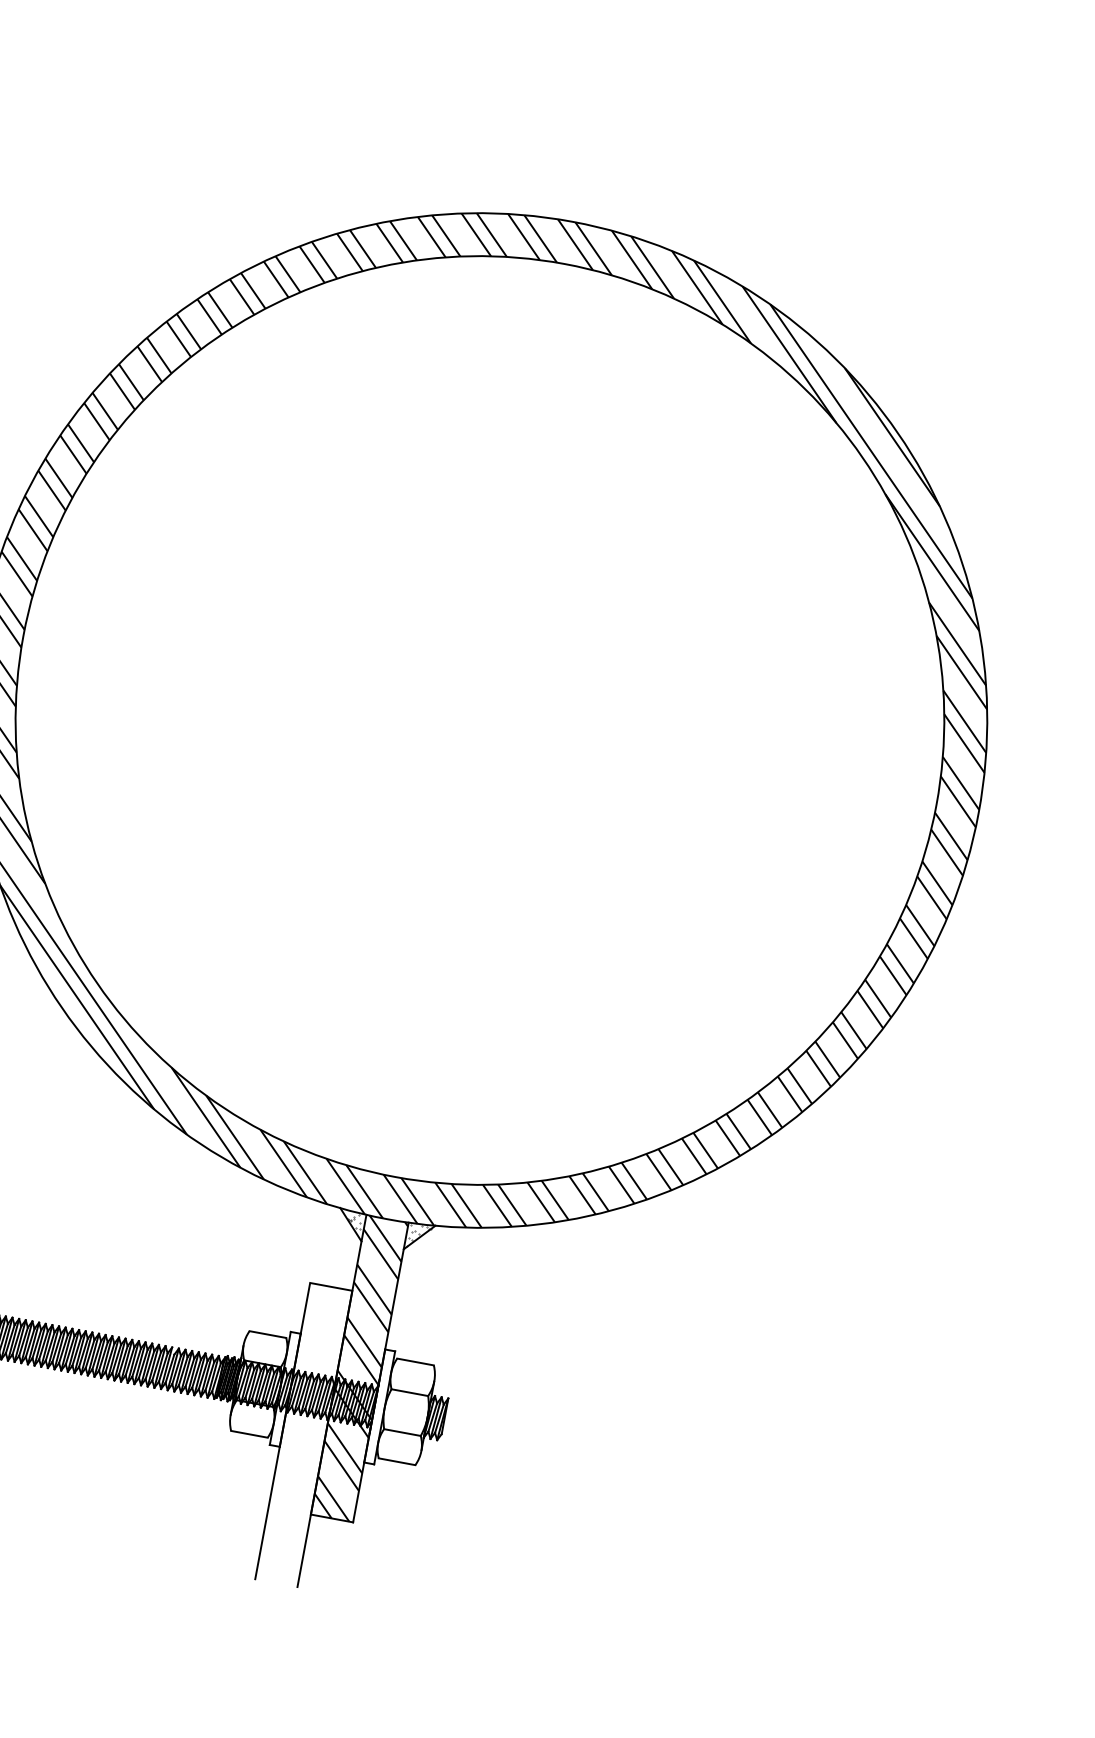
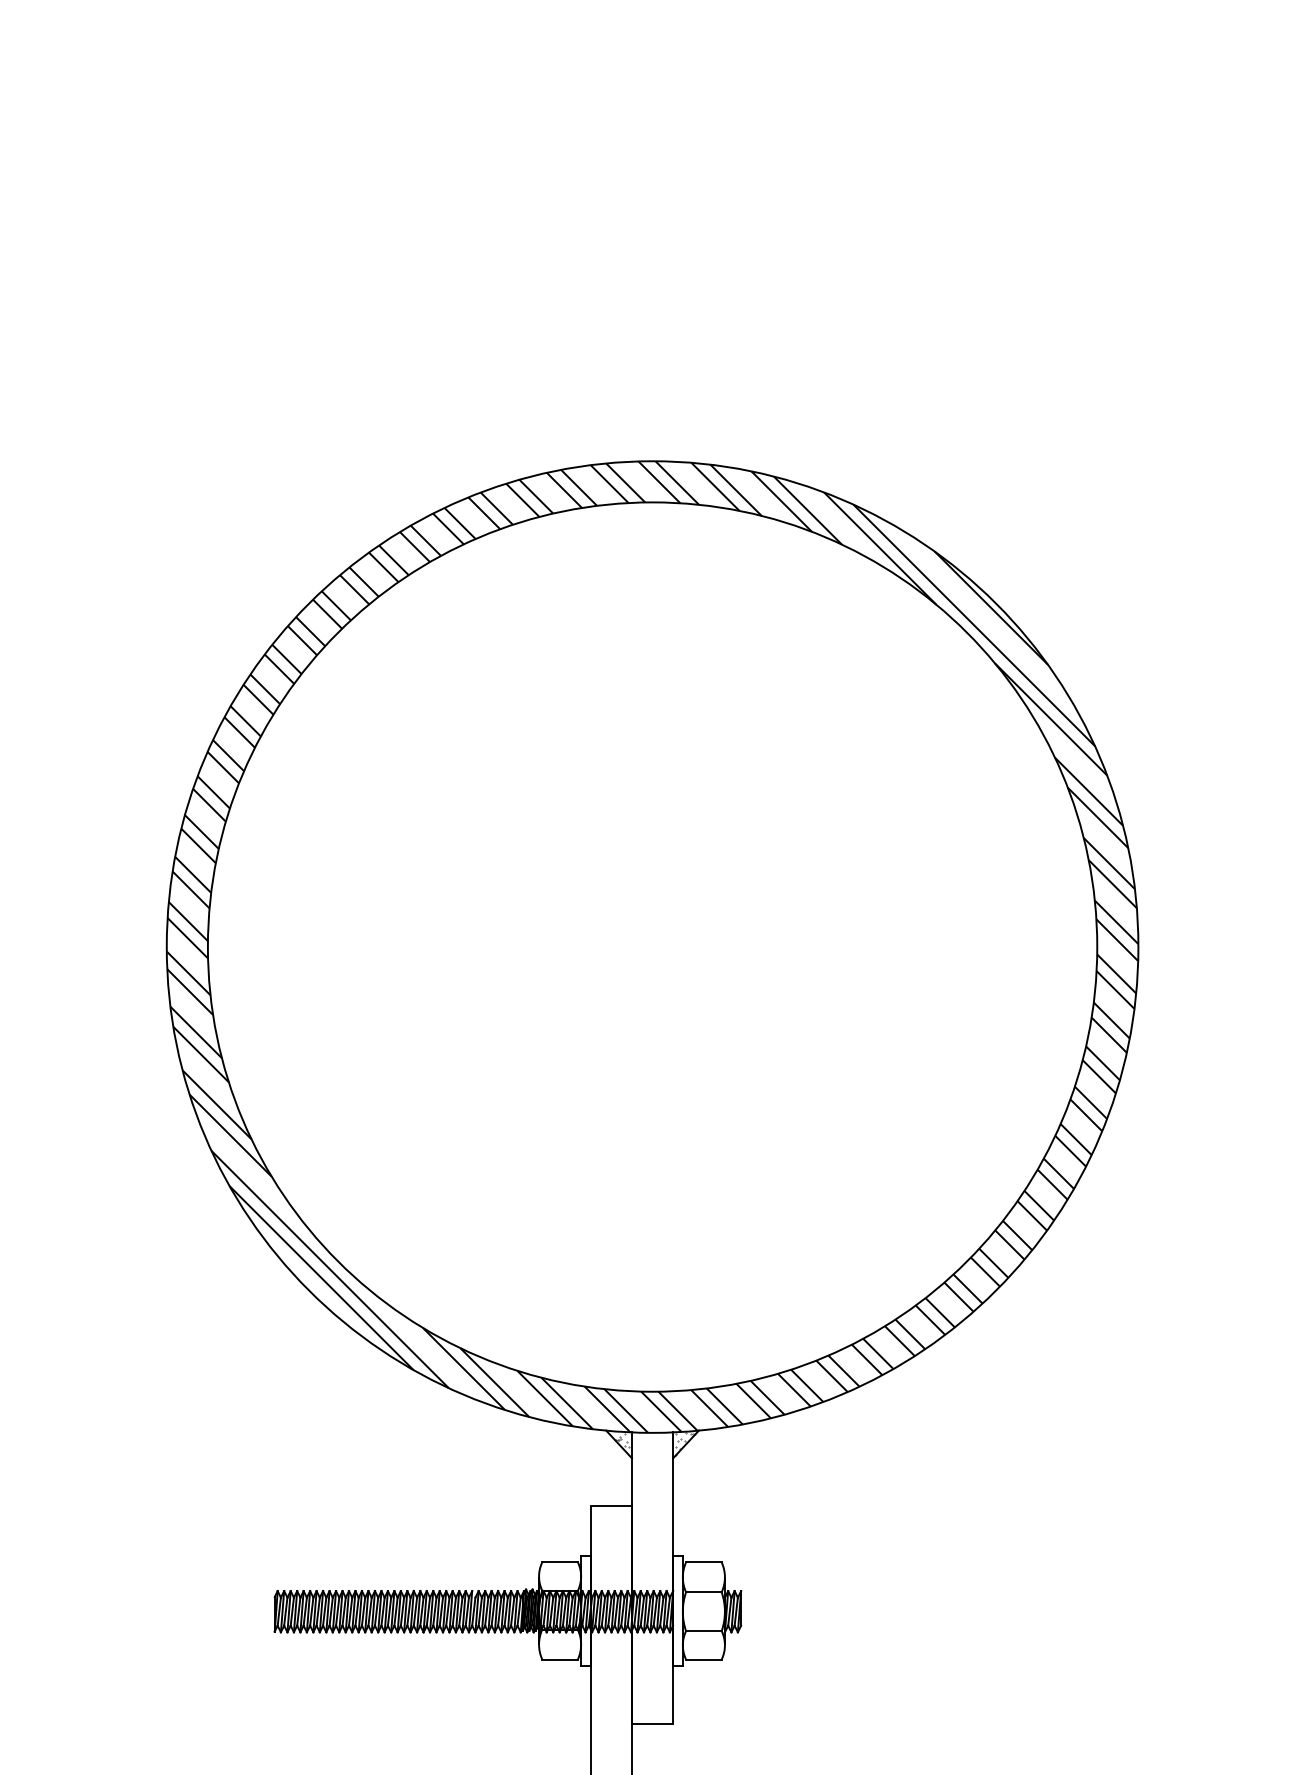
hatch: (359, 1368) -> (652, 1578), removed

